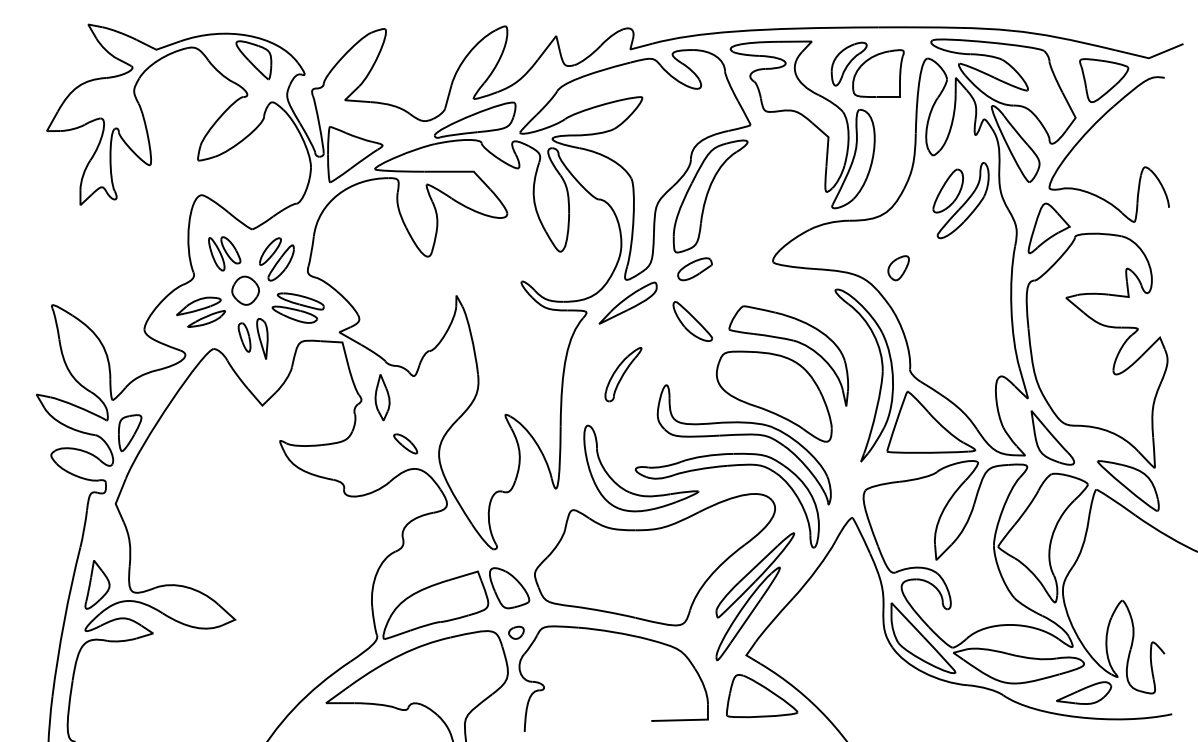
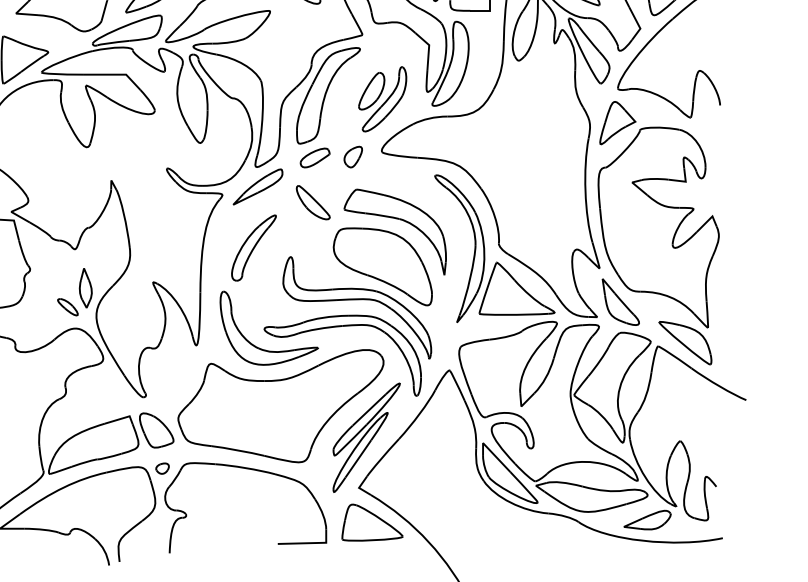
part: (960, 200) -> (382, 99), moved
part: (898, 268) -> (353, 157), moved
part: (623, 374) -> (254, 247), size x1.43
part: (382, 397) -> (85, 288), moved

